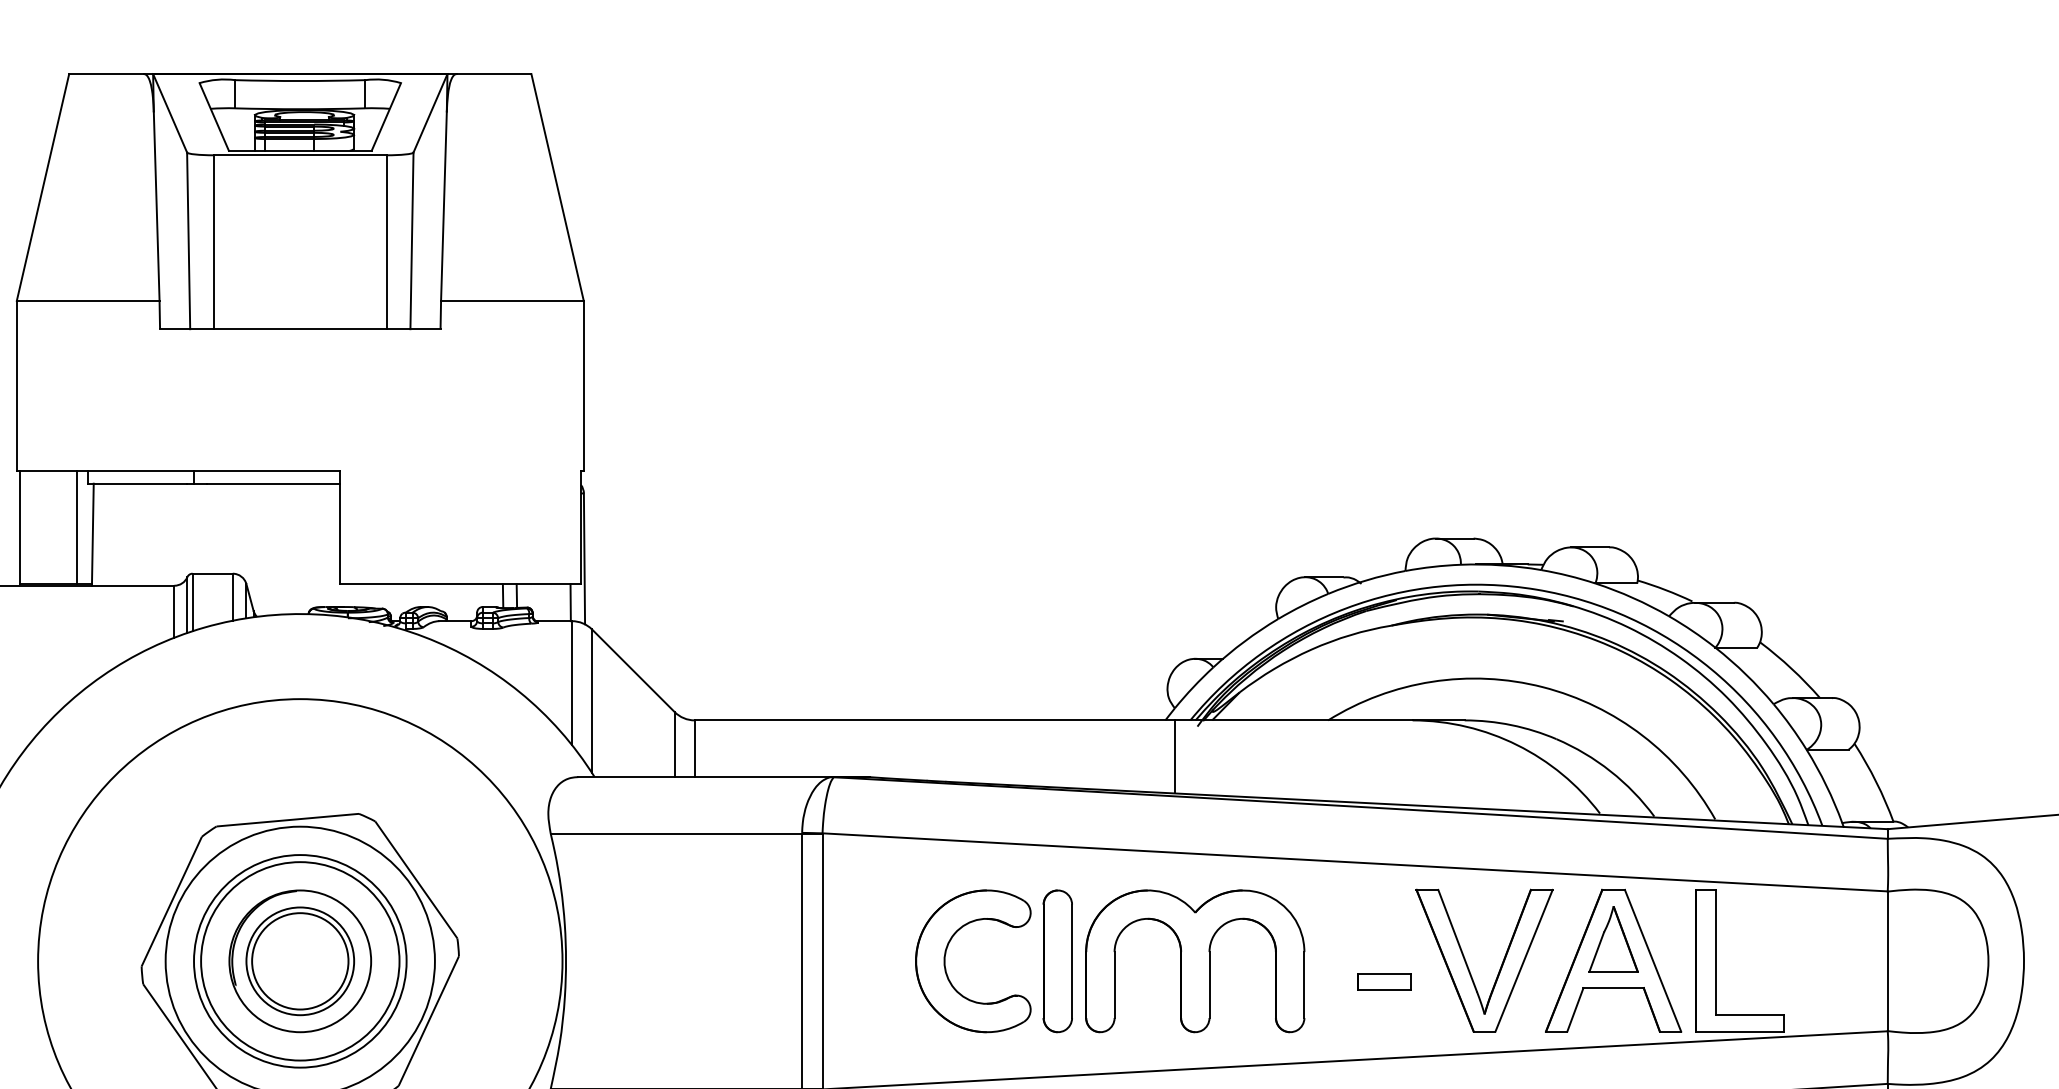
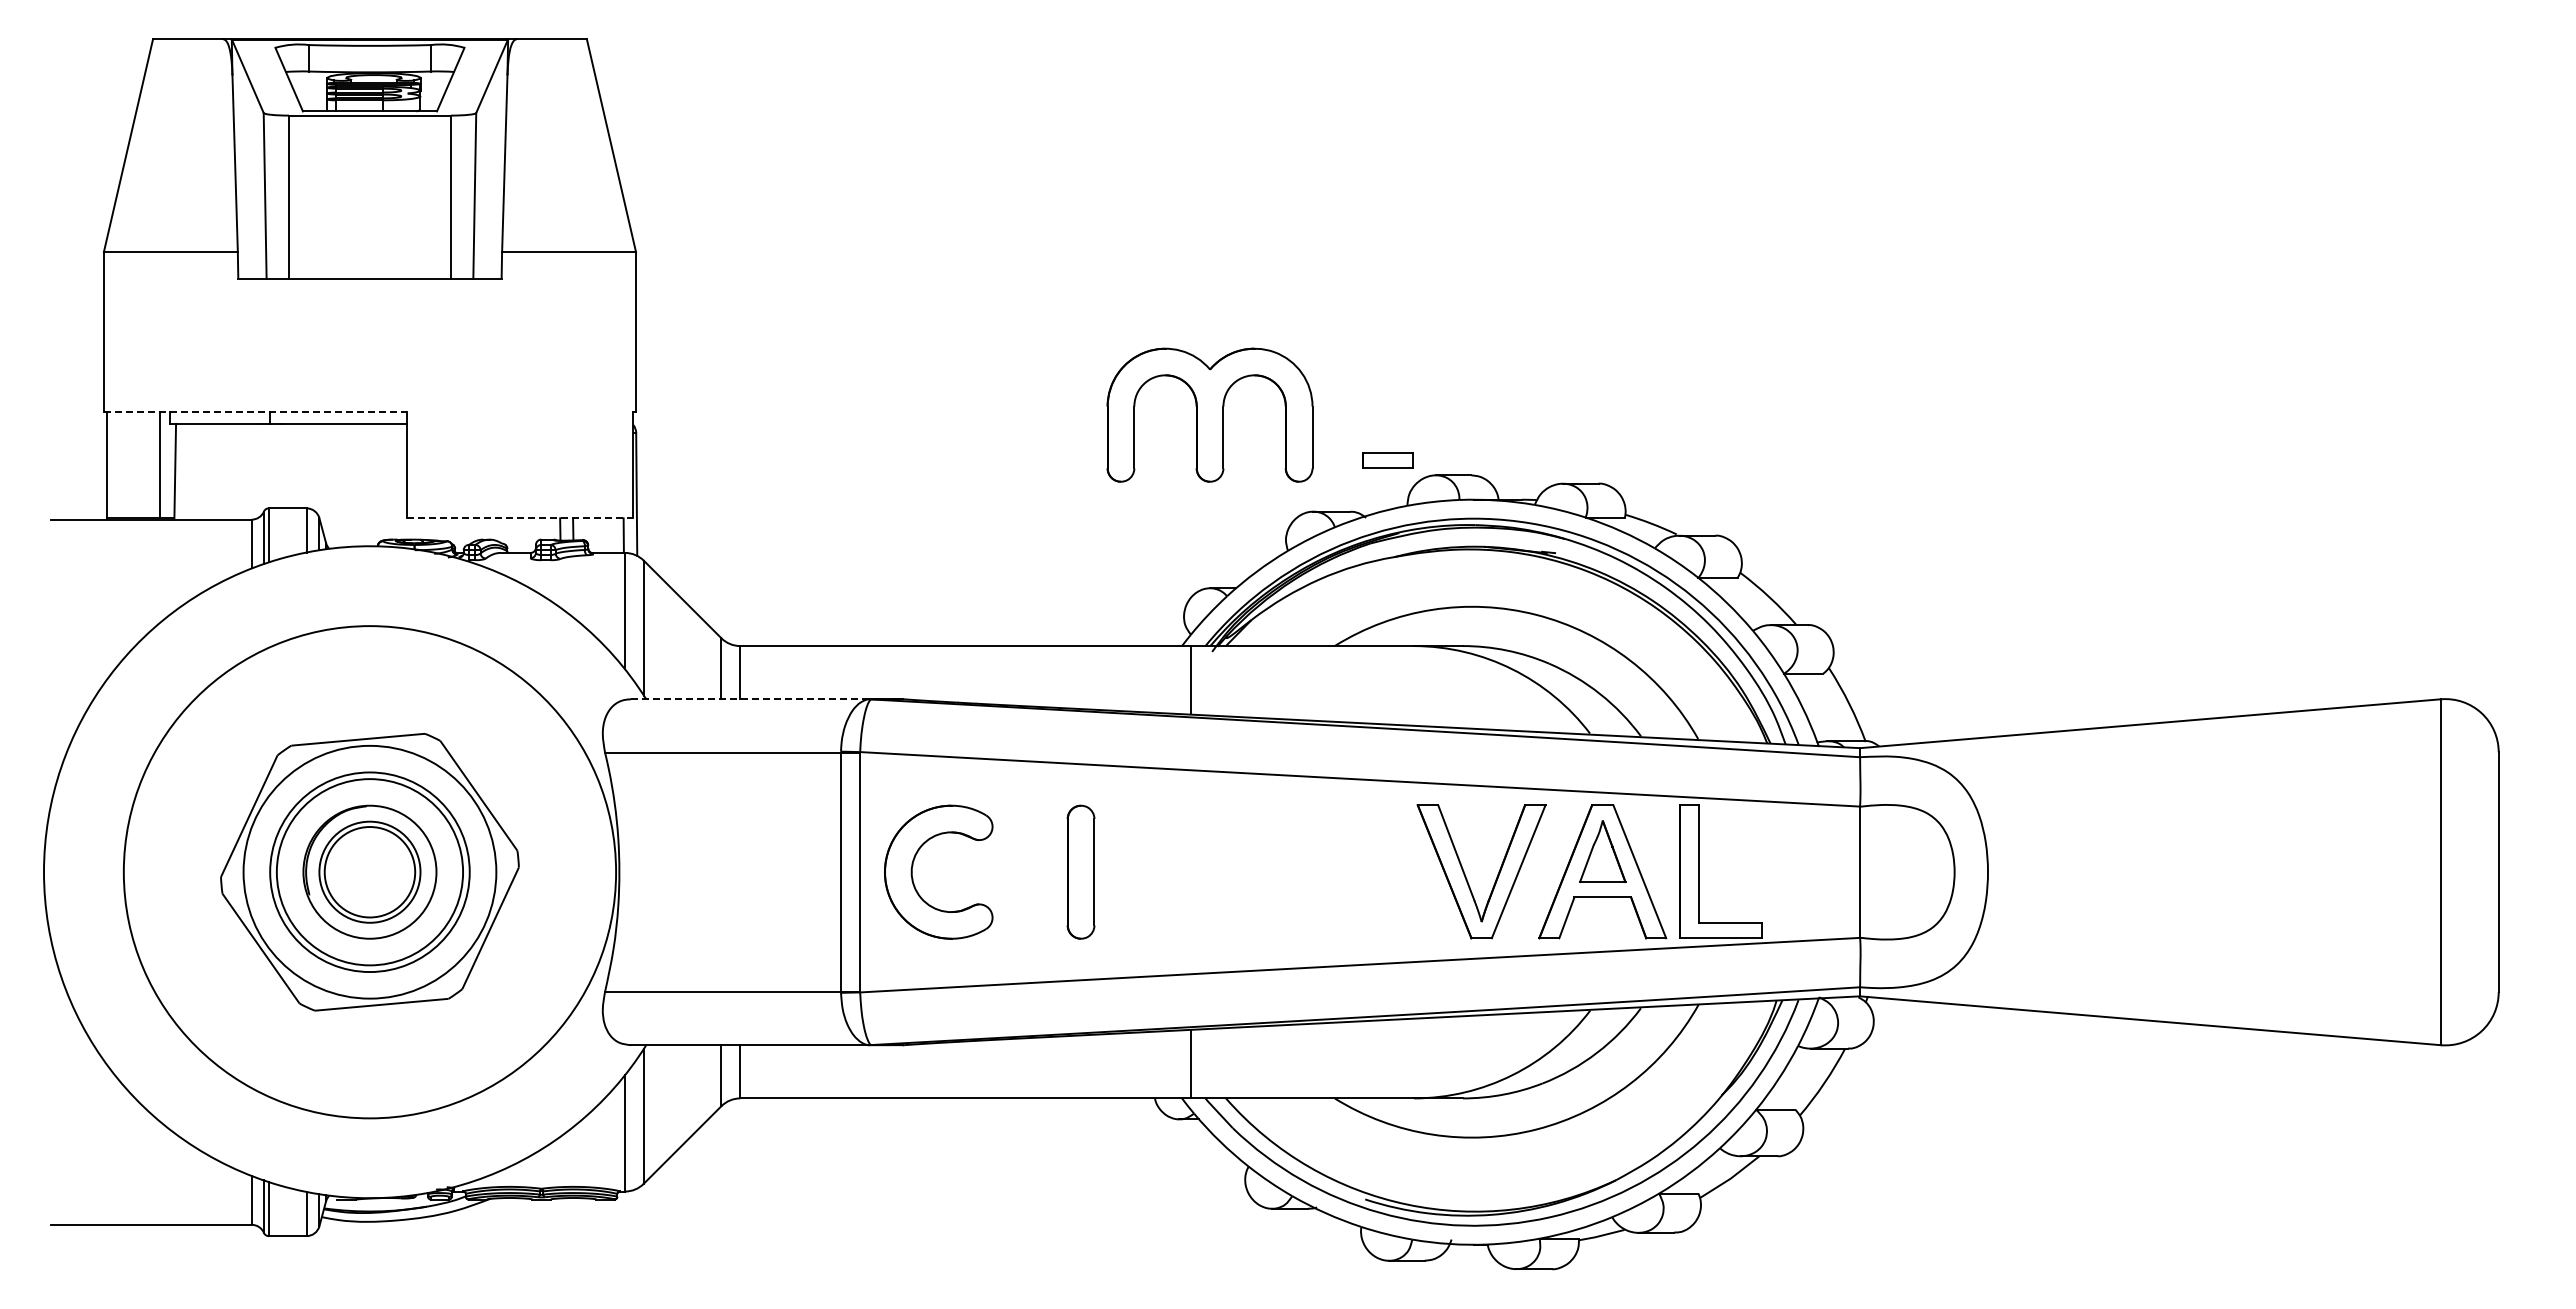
line: (178, 470) -> (255, 411), solid -> dashed
line: (460, 584) -> (520, 518), solid -> dashed
line: (704, 777) -> (749, 699), solid -> dashed
part: (946, 955) -> (913, 866), moved
part: (1194, 960) -> (1209, 414), moved
part: (1384, 981) -> (1387, 460), moved

